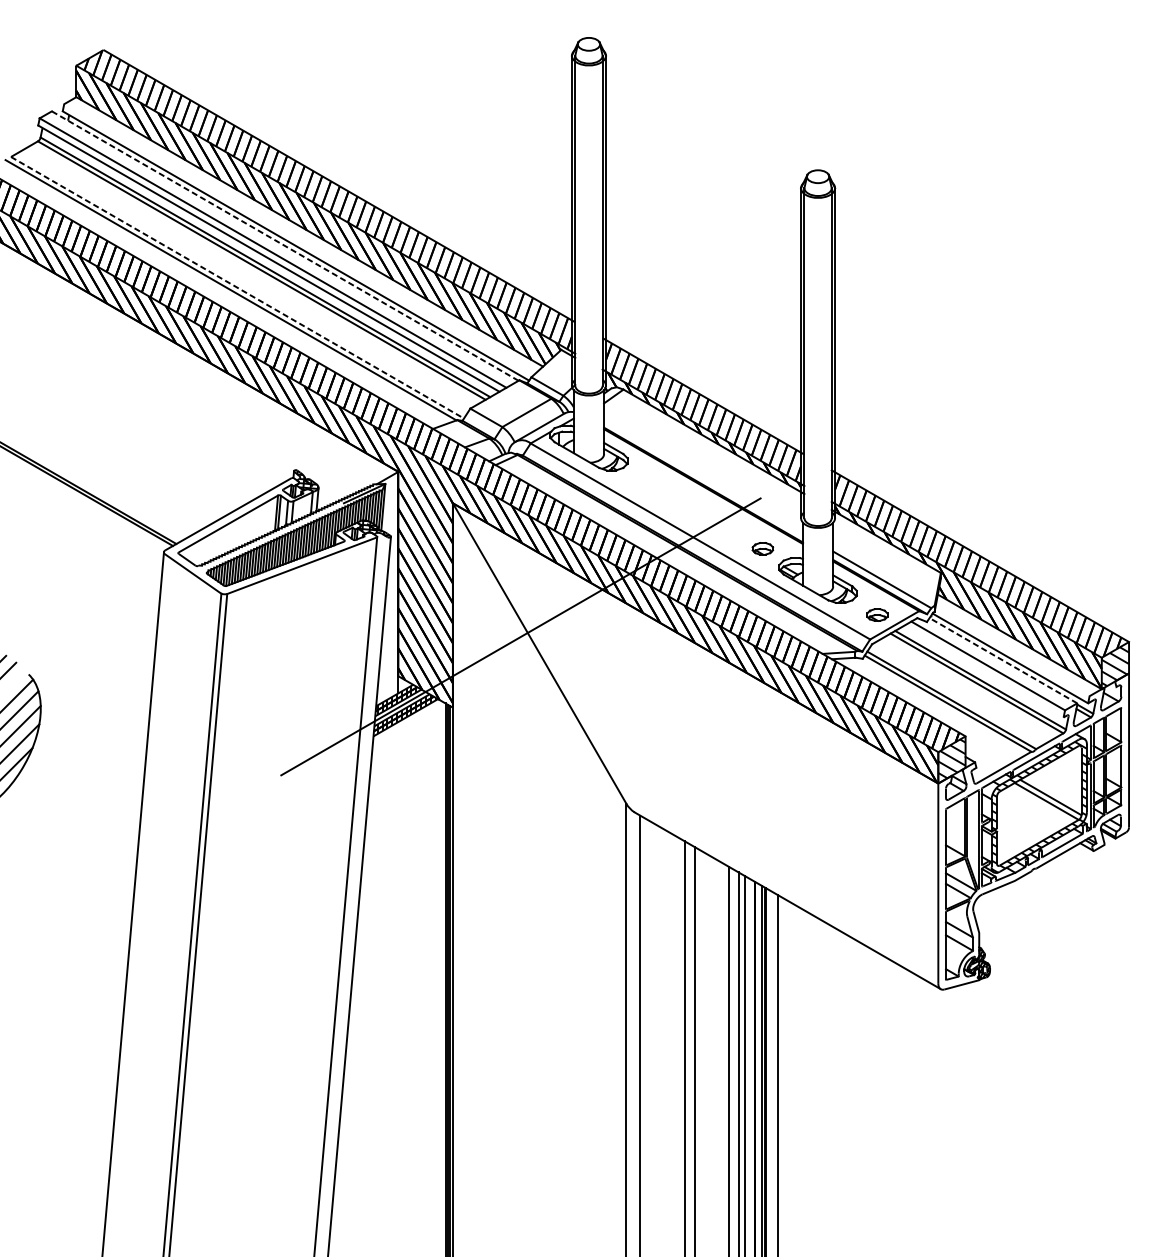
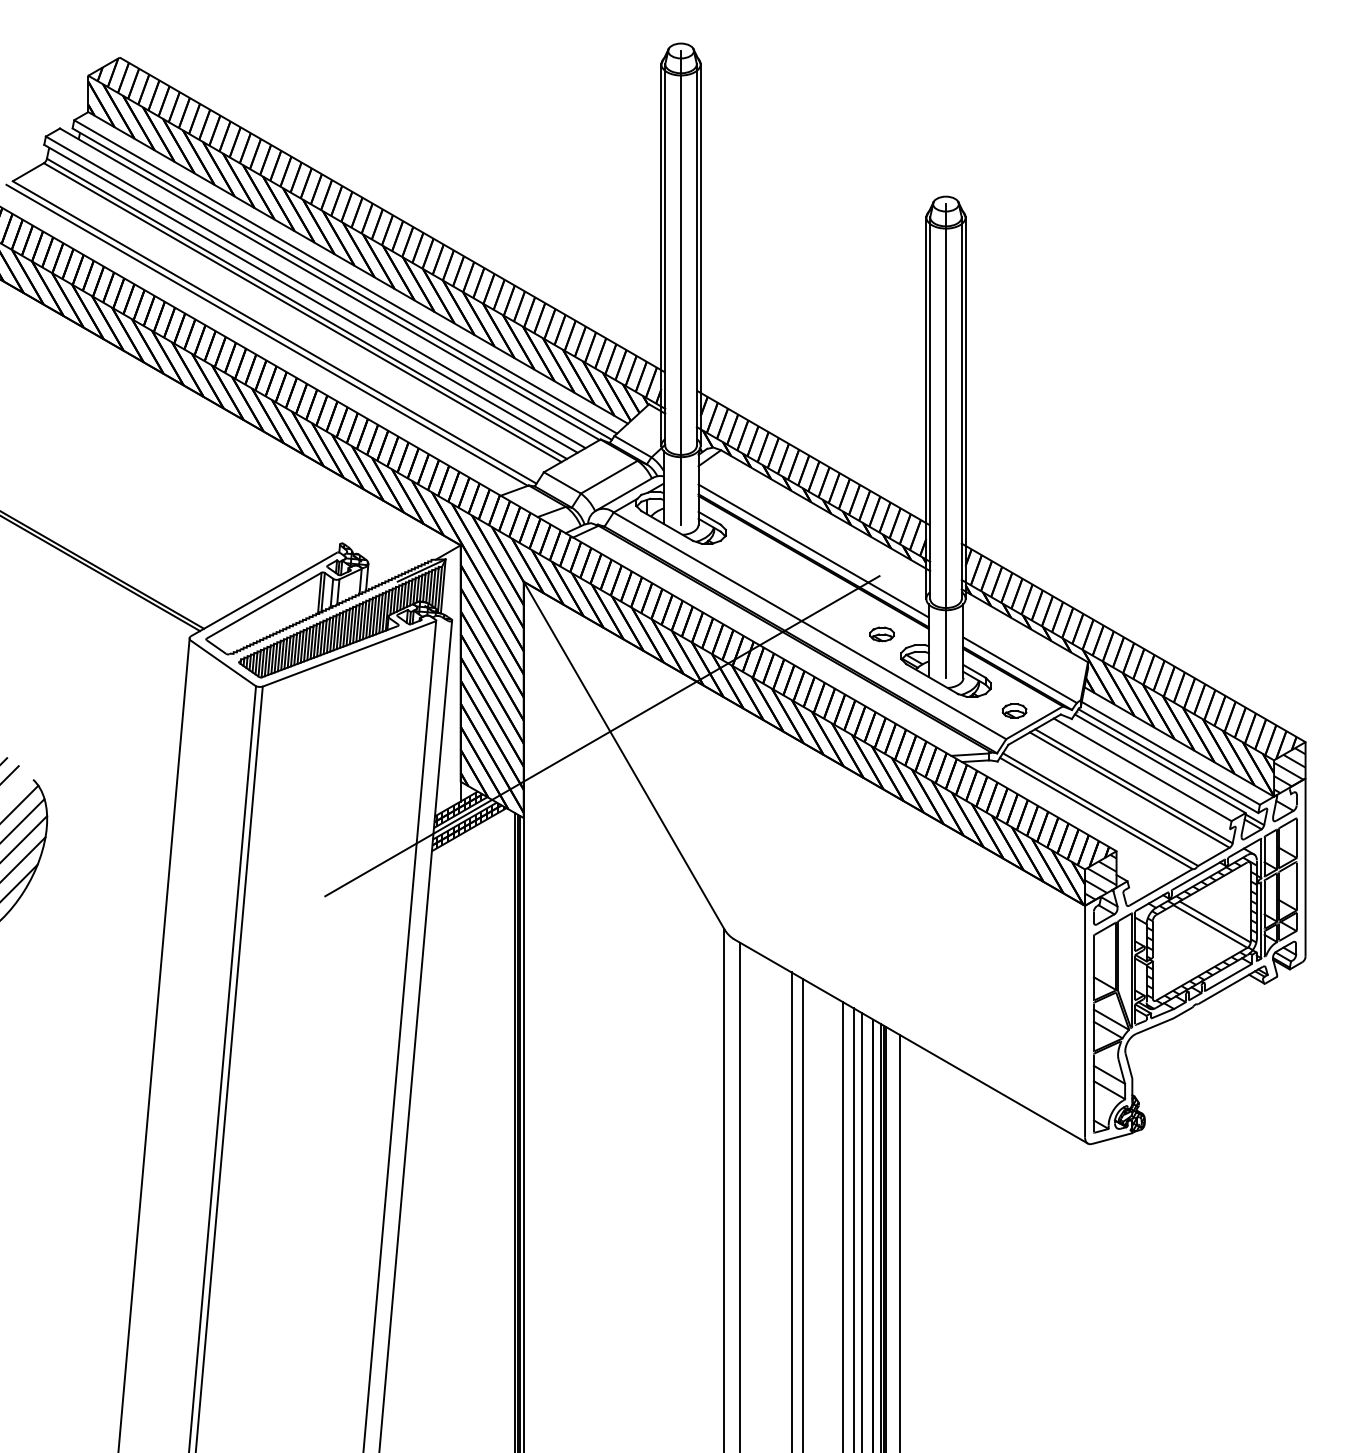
line: (298, 239) -> (345, 276), added
line: (284, 246) -> (329, 284), dashed -> solid
line: (589, 248) -> (681, 287), added
line: (238, 287) -> (275, 332), dashed -> solid
line: (818, 381) -> (946, 440), added
line: (703, 476) -> (813, 550), added
line: (1012, 650) -> (1170, 752), added
line: (1003, 660) -> (1160, 763), dashed -> solid

